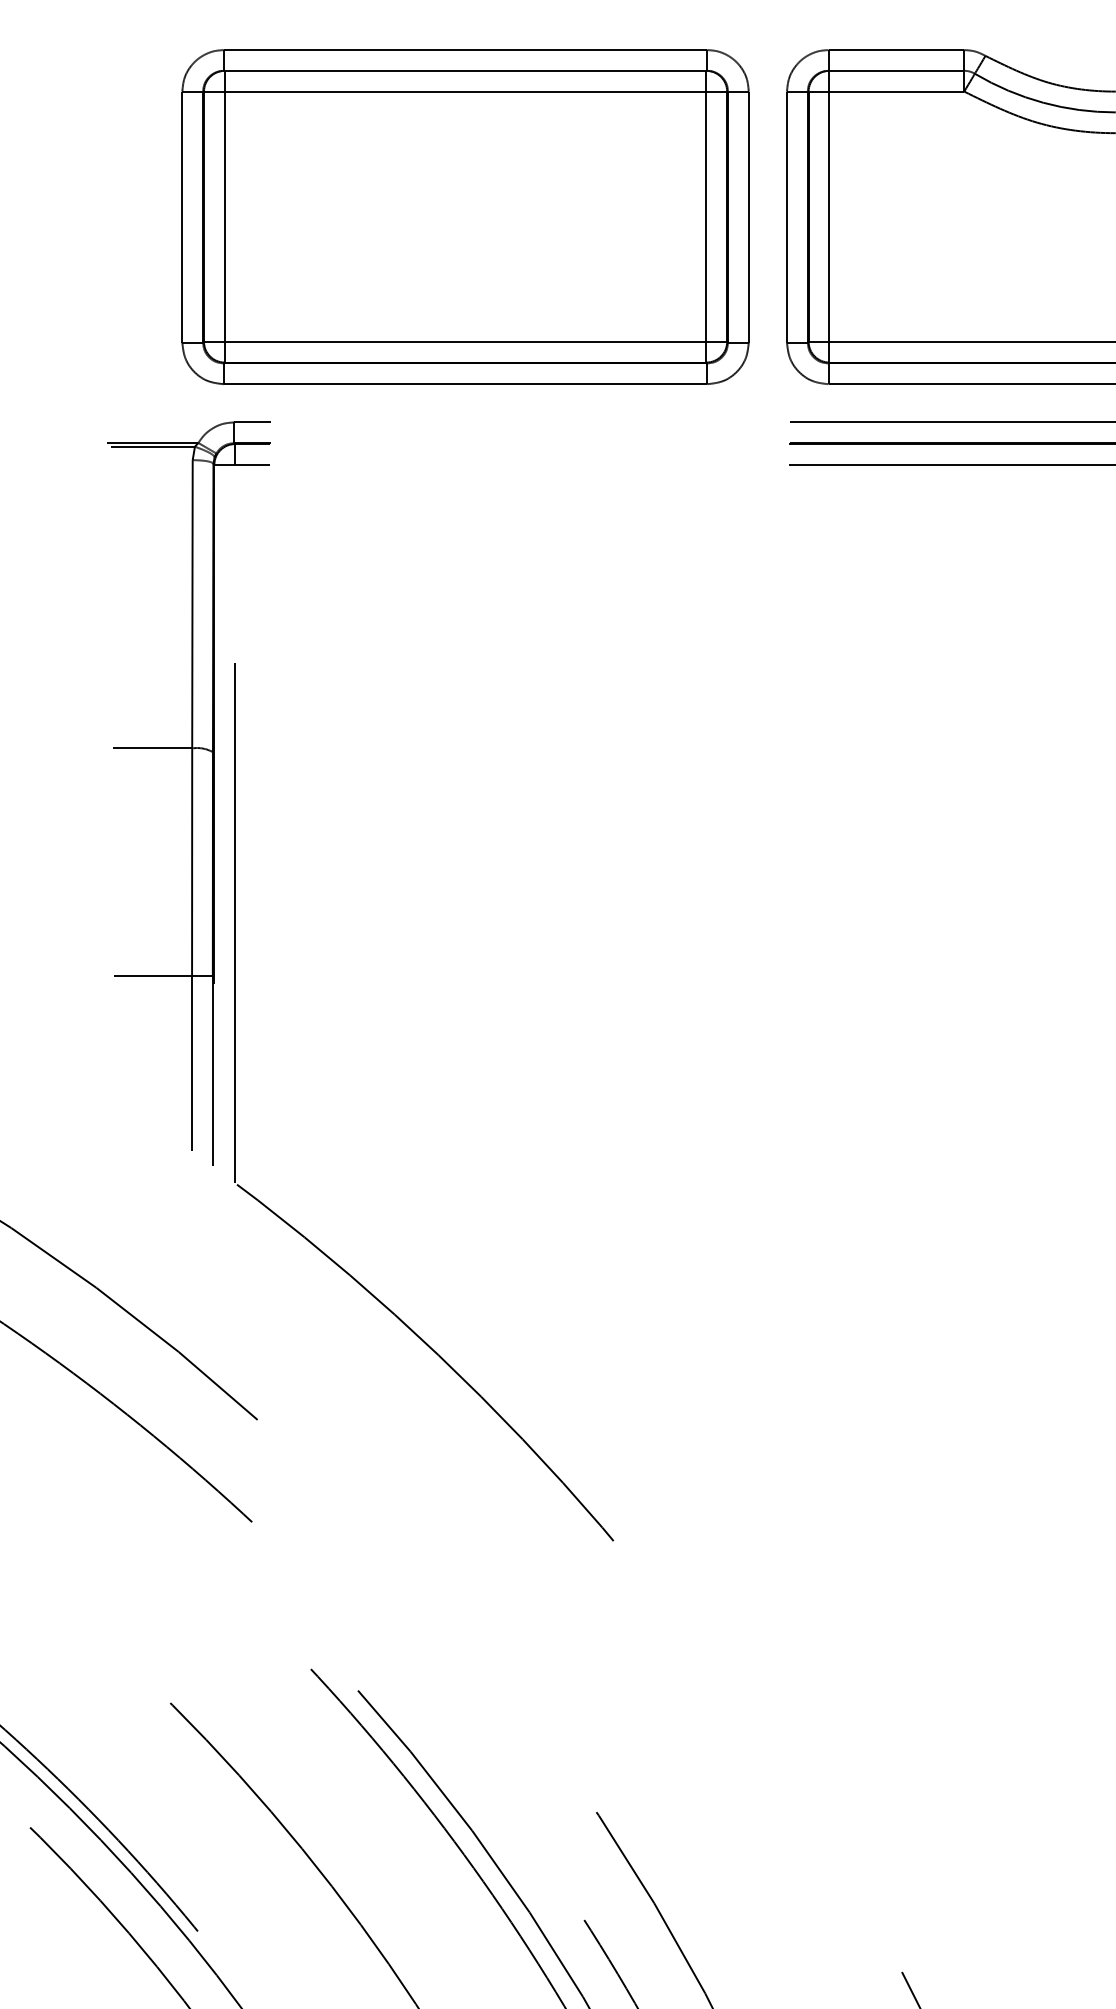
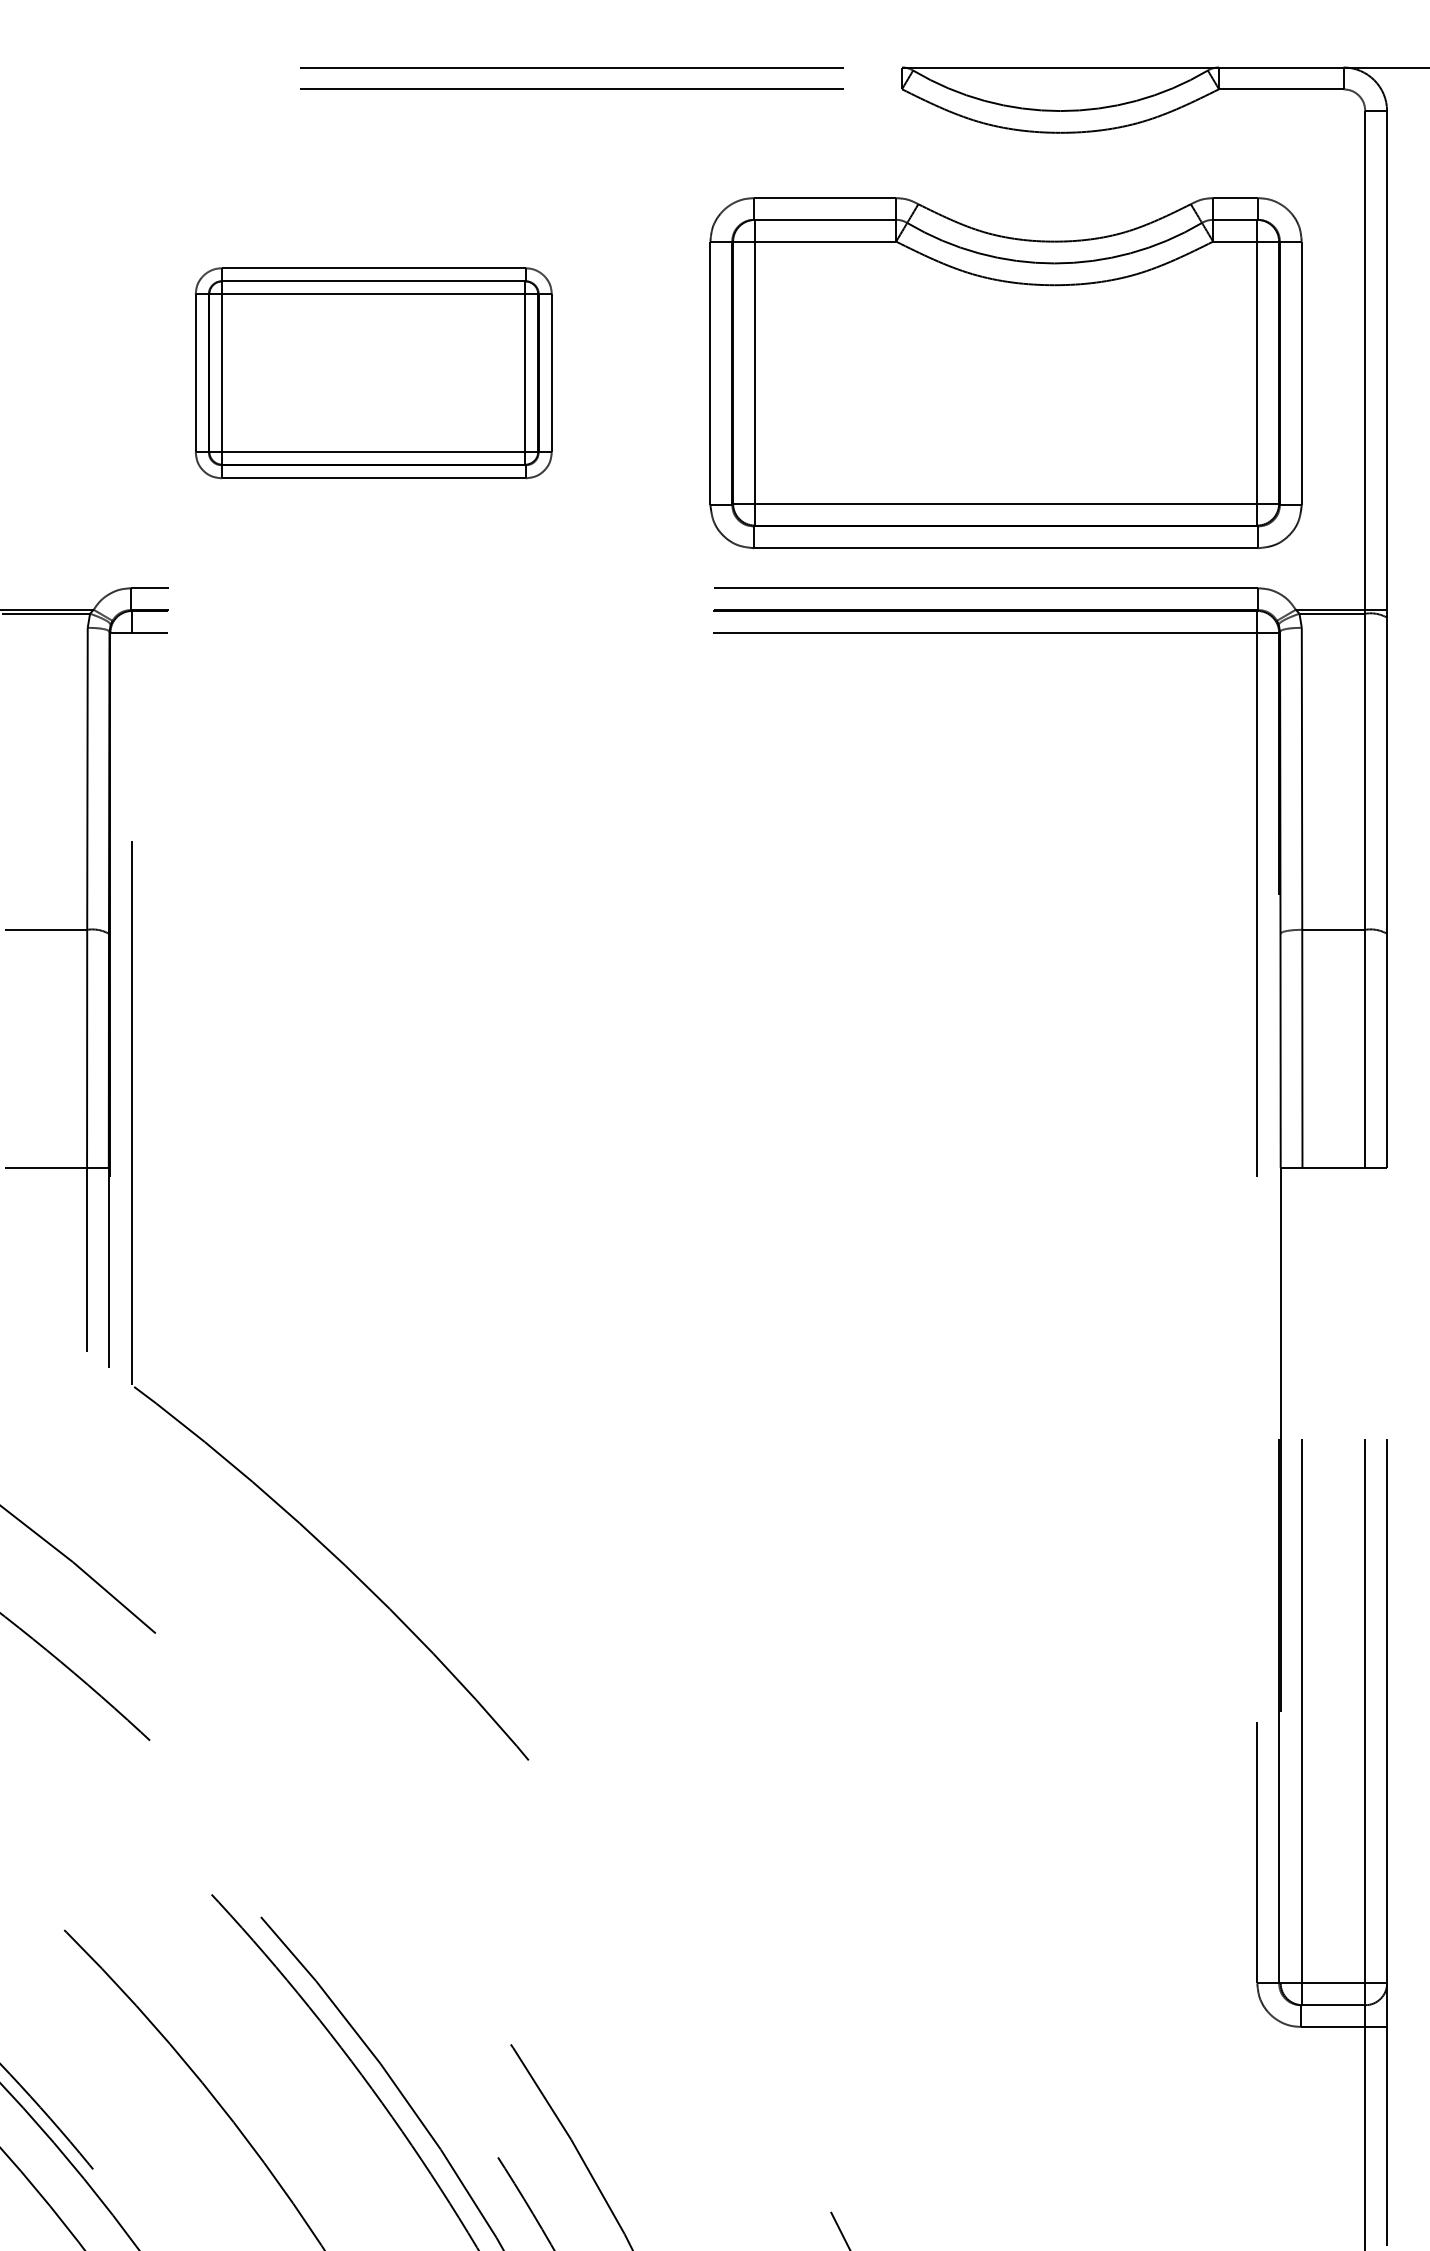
part: (465, 217) -> (373, 373), size x0.6

